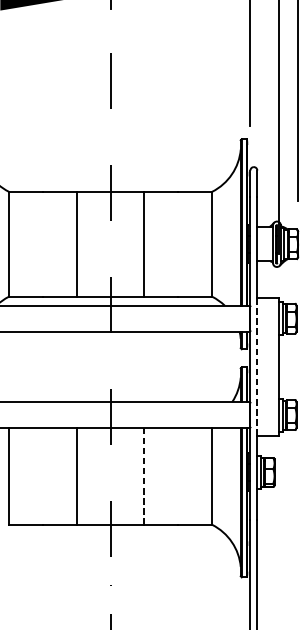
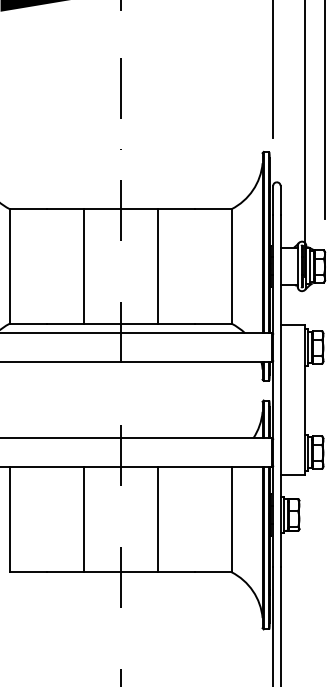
line: (257, 366) -> (280, 399), dashed -> solid
line: (144, 476) -> (157, 519), dashed -> solid

